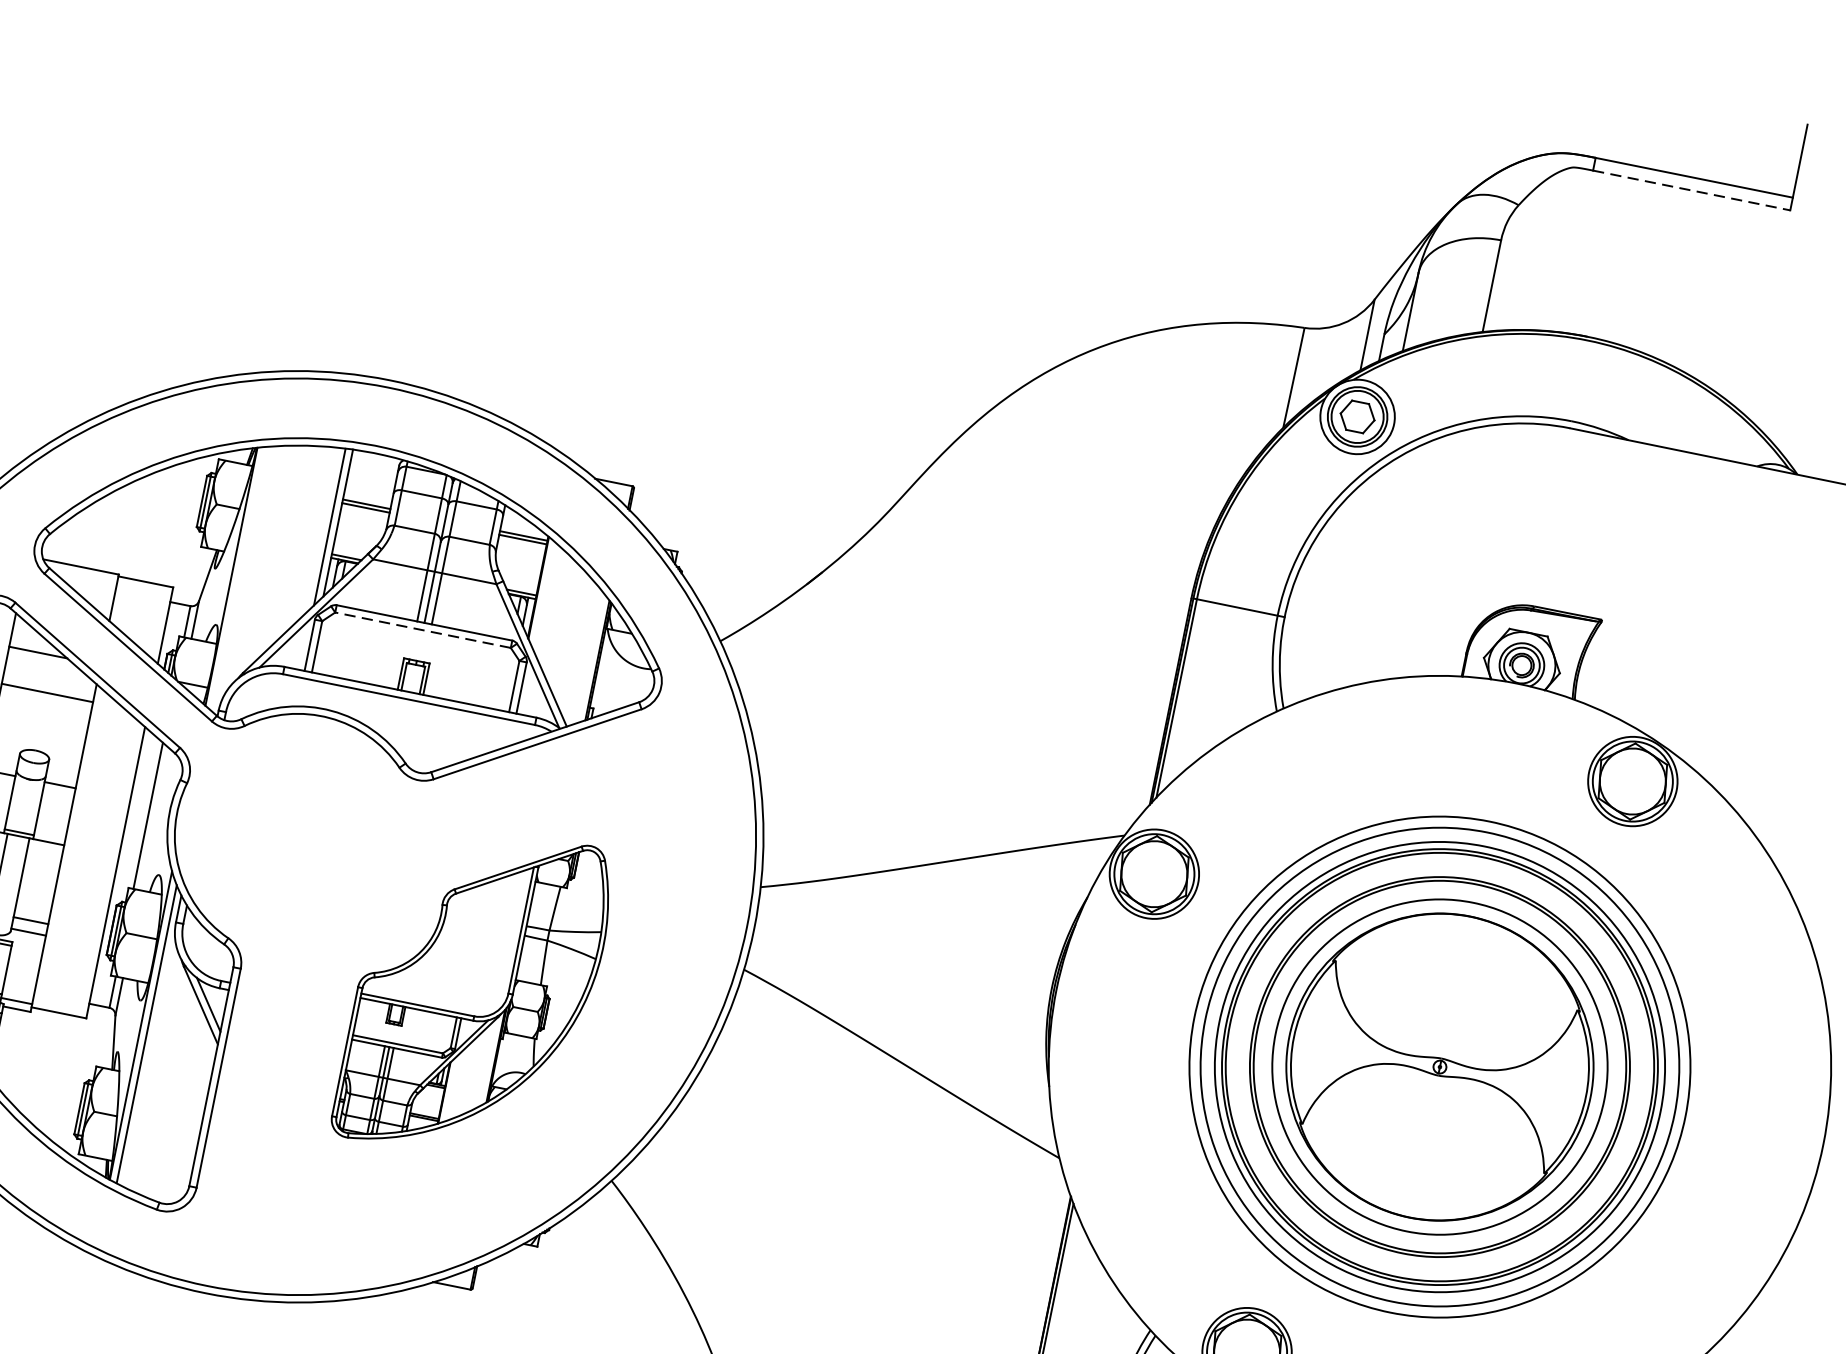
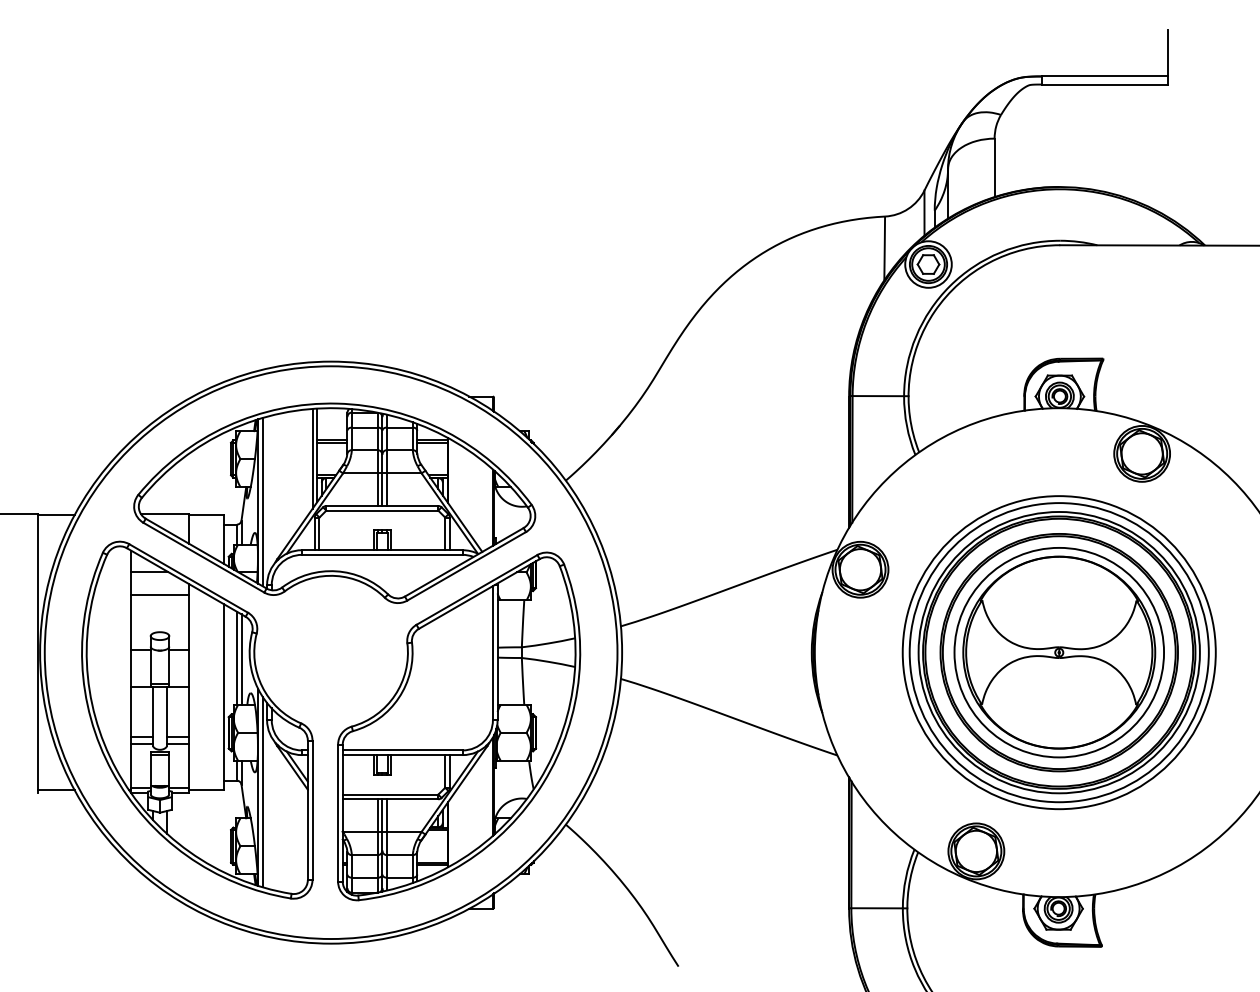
line: (1692, 190) -> (1105, 84), dashed -> solid
line: (239, 579) -> (263, 502), added
line: (423, 630) -> (382, 510), dashed -> solid
line: (155, 819) -> (241, 659), added
part: (475, 993) -> (459, 726), size x1.67

